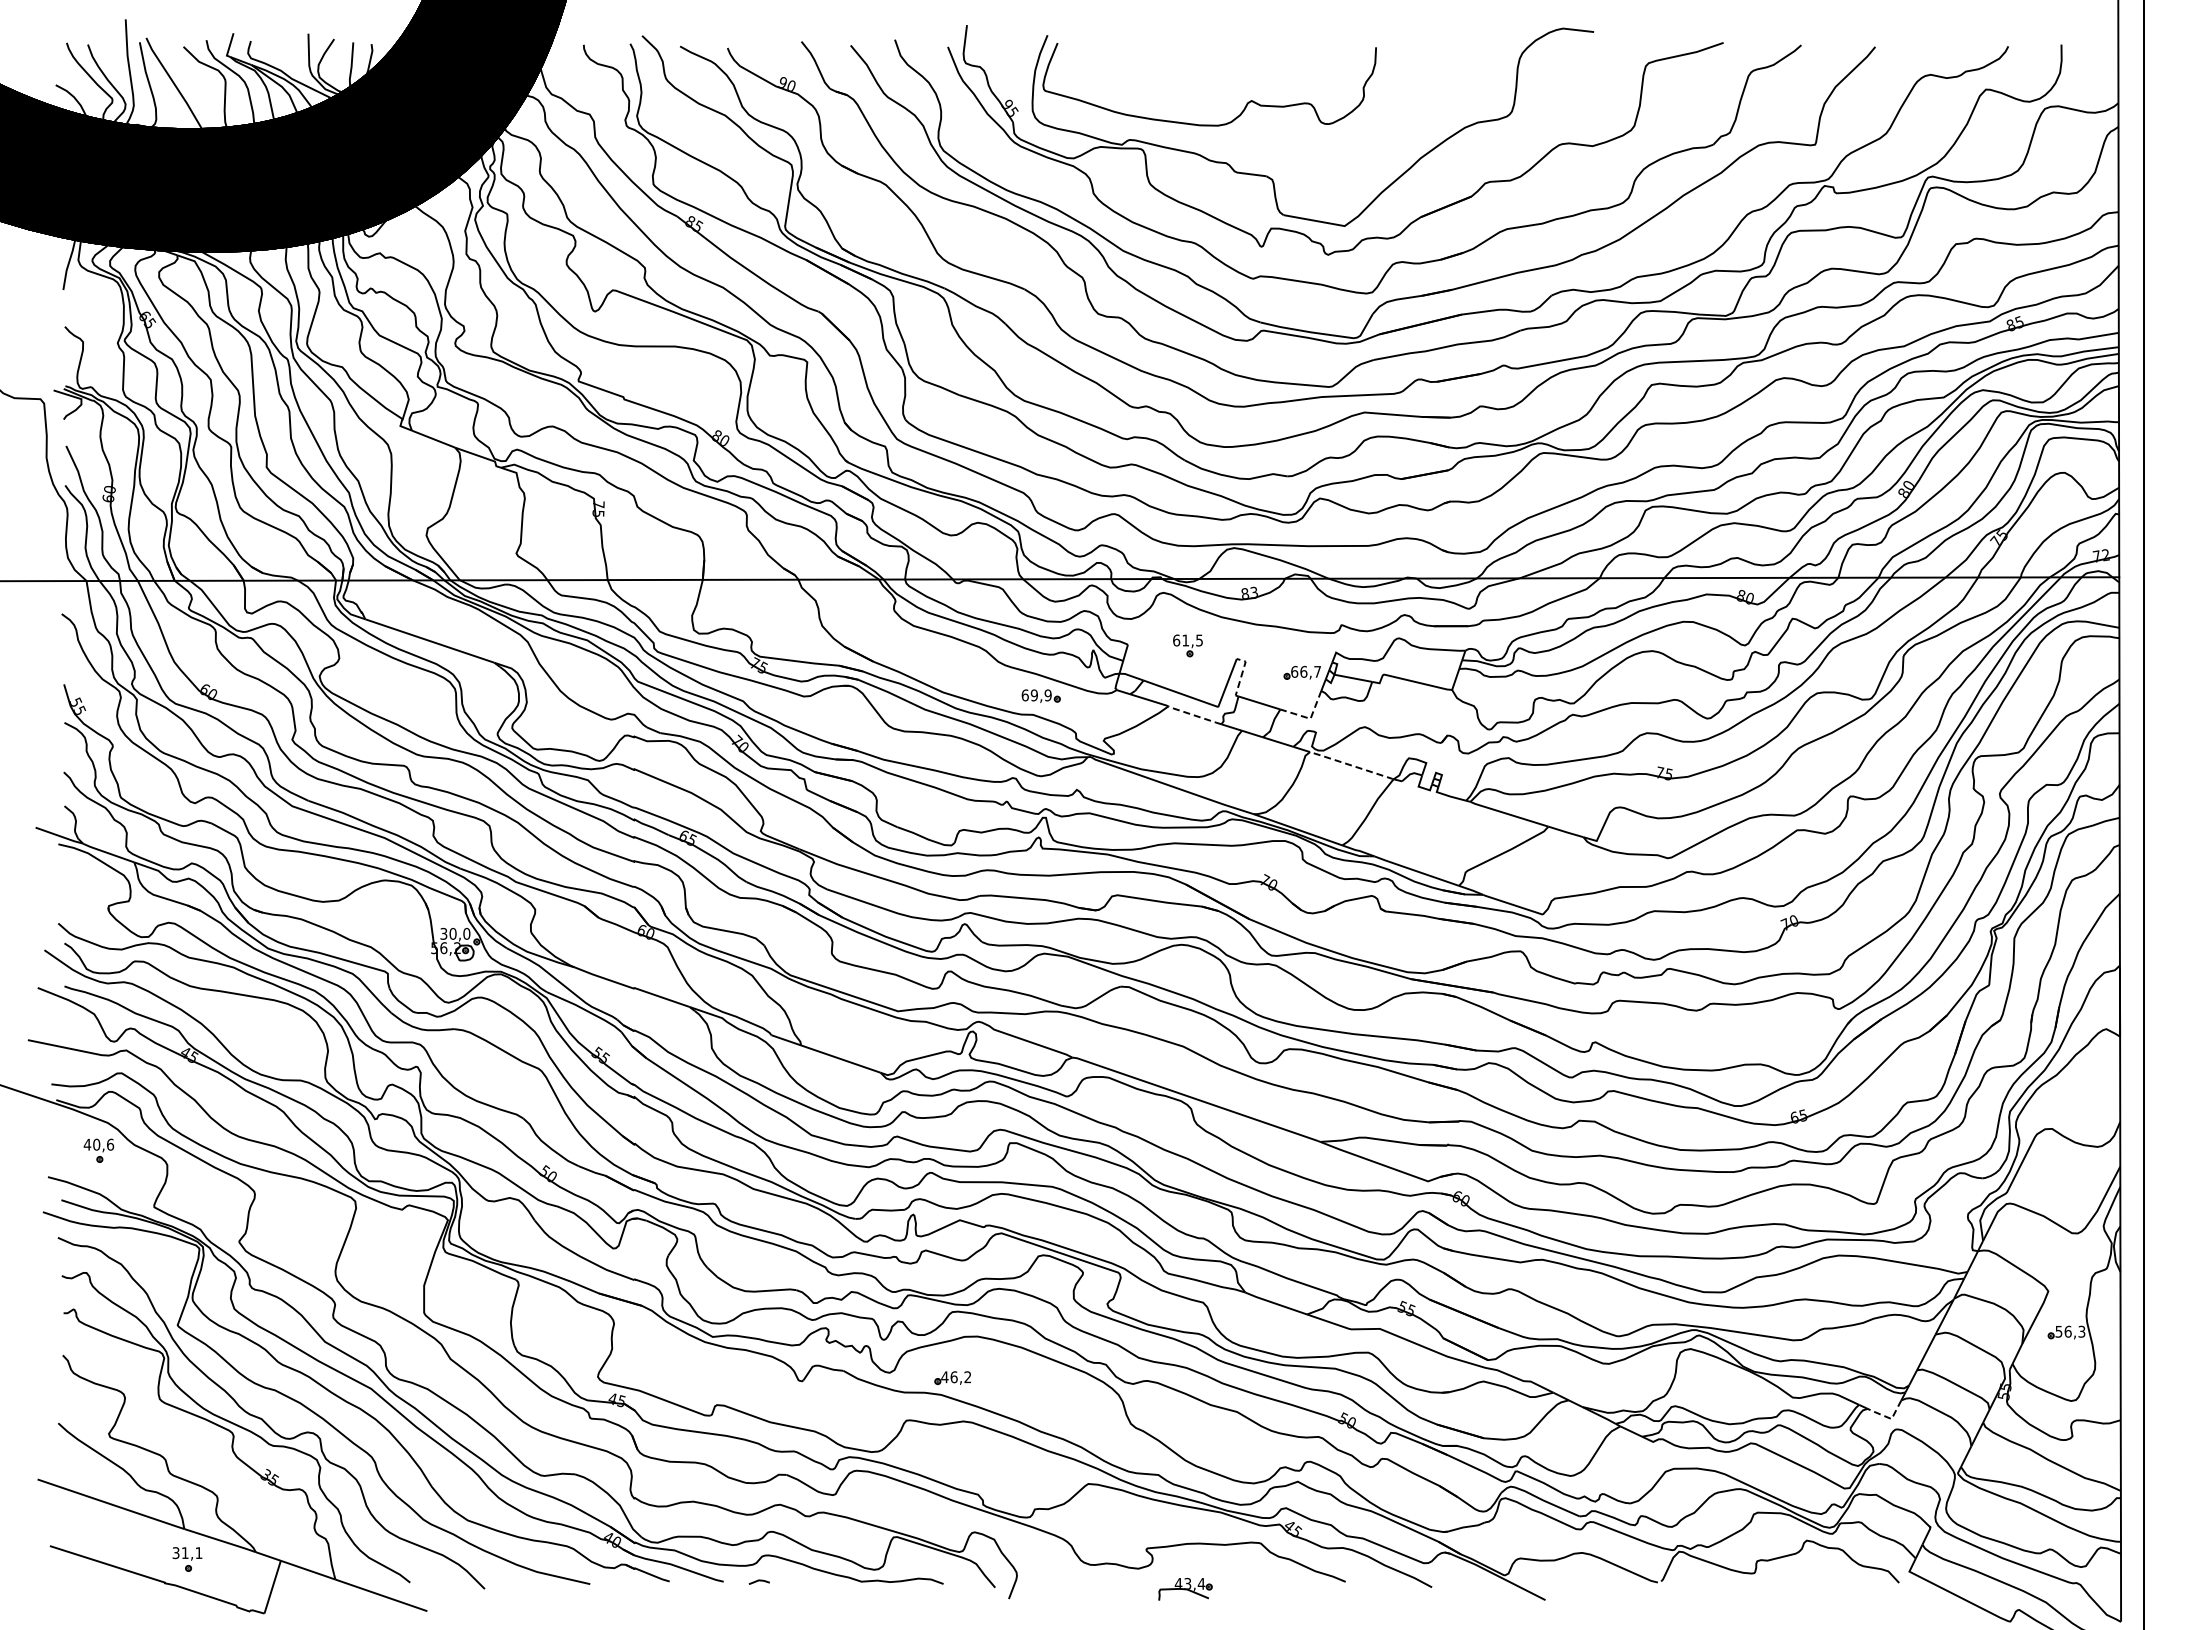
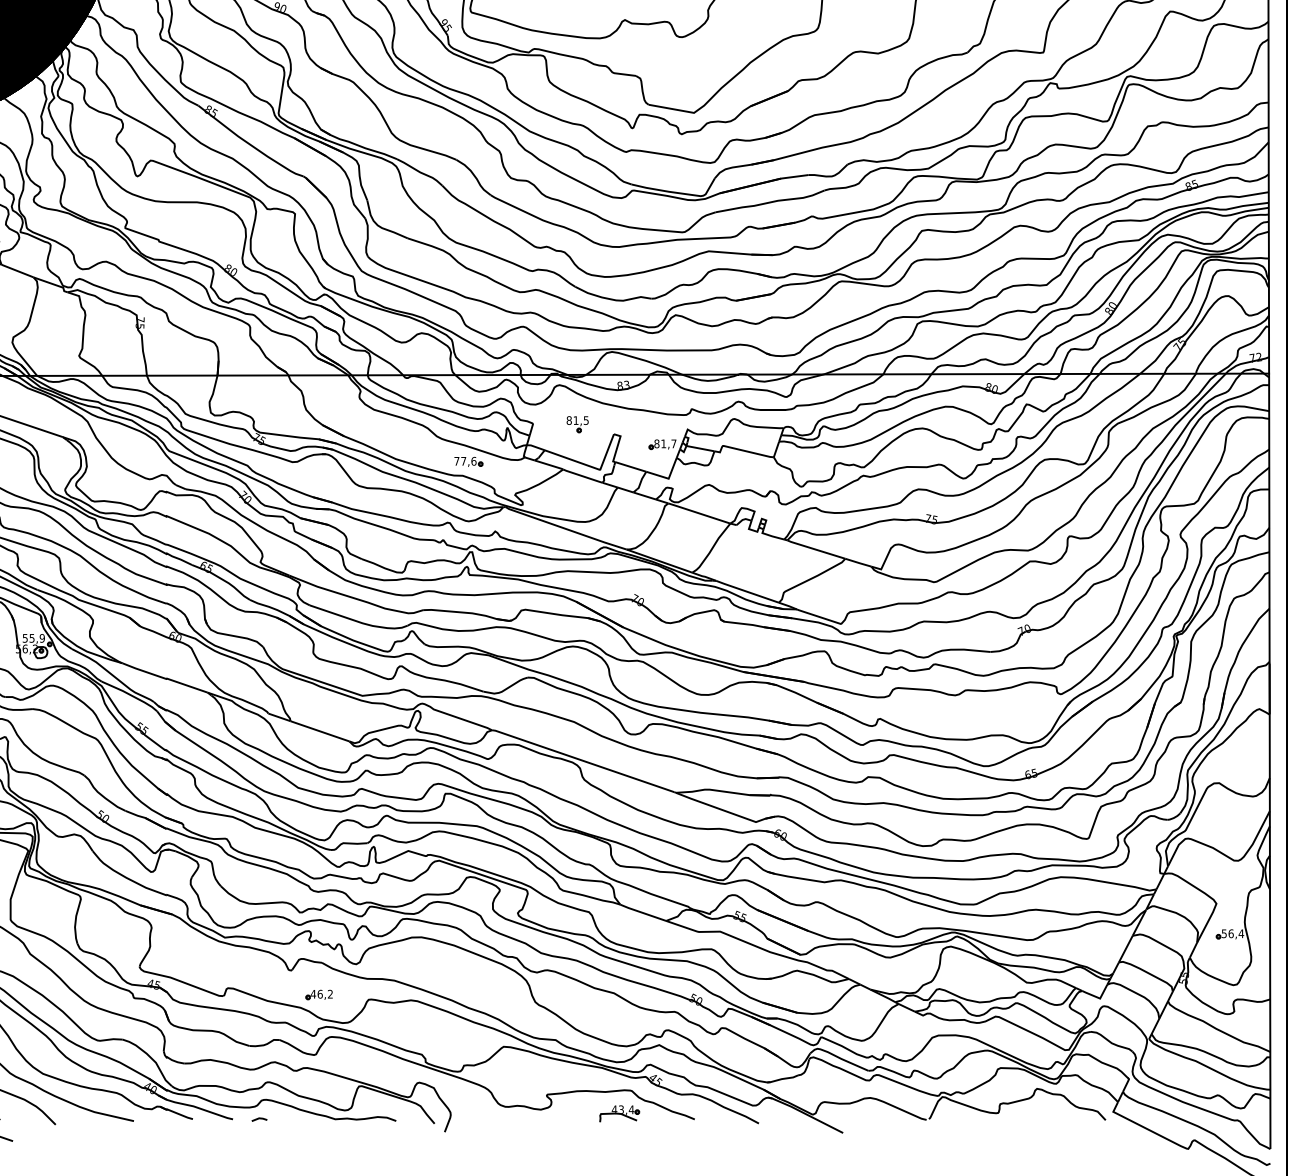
text: (1176, 640) -> (569, 420), 61,5 -> 81,5
text: (1299, 671) -> (660, 443), 66,7 -> 81,7
line: (1241, 674) -> (617, 445), dashed -> solid
text: (1036, 695) -> (465, 461), 69,9 -> 77,6
line: (1194, 715) -> (582, 476), dashed -> solid
line: (1309, 718) -> (667, 478), dashed -> solid
line: (1352, 765) -> (699, 513), dashed -> solid
text: (455, 933) -> (33, 638), 30,0 -> 55,9
text: (2081, 1331) -> (1241, 933), 56,3 -> 56,4
part: (952, 1377) -> (319, 994), moved
line: (1888, 1417) -> (1097, 997), dashed -> solid
part: (1185, 1588) -> (619, 1113), moved

